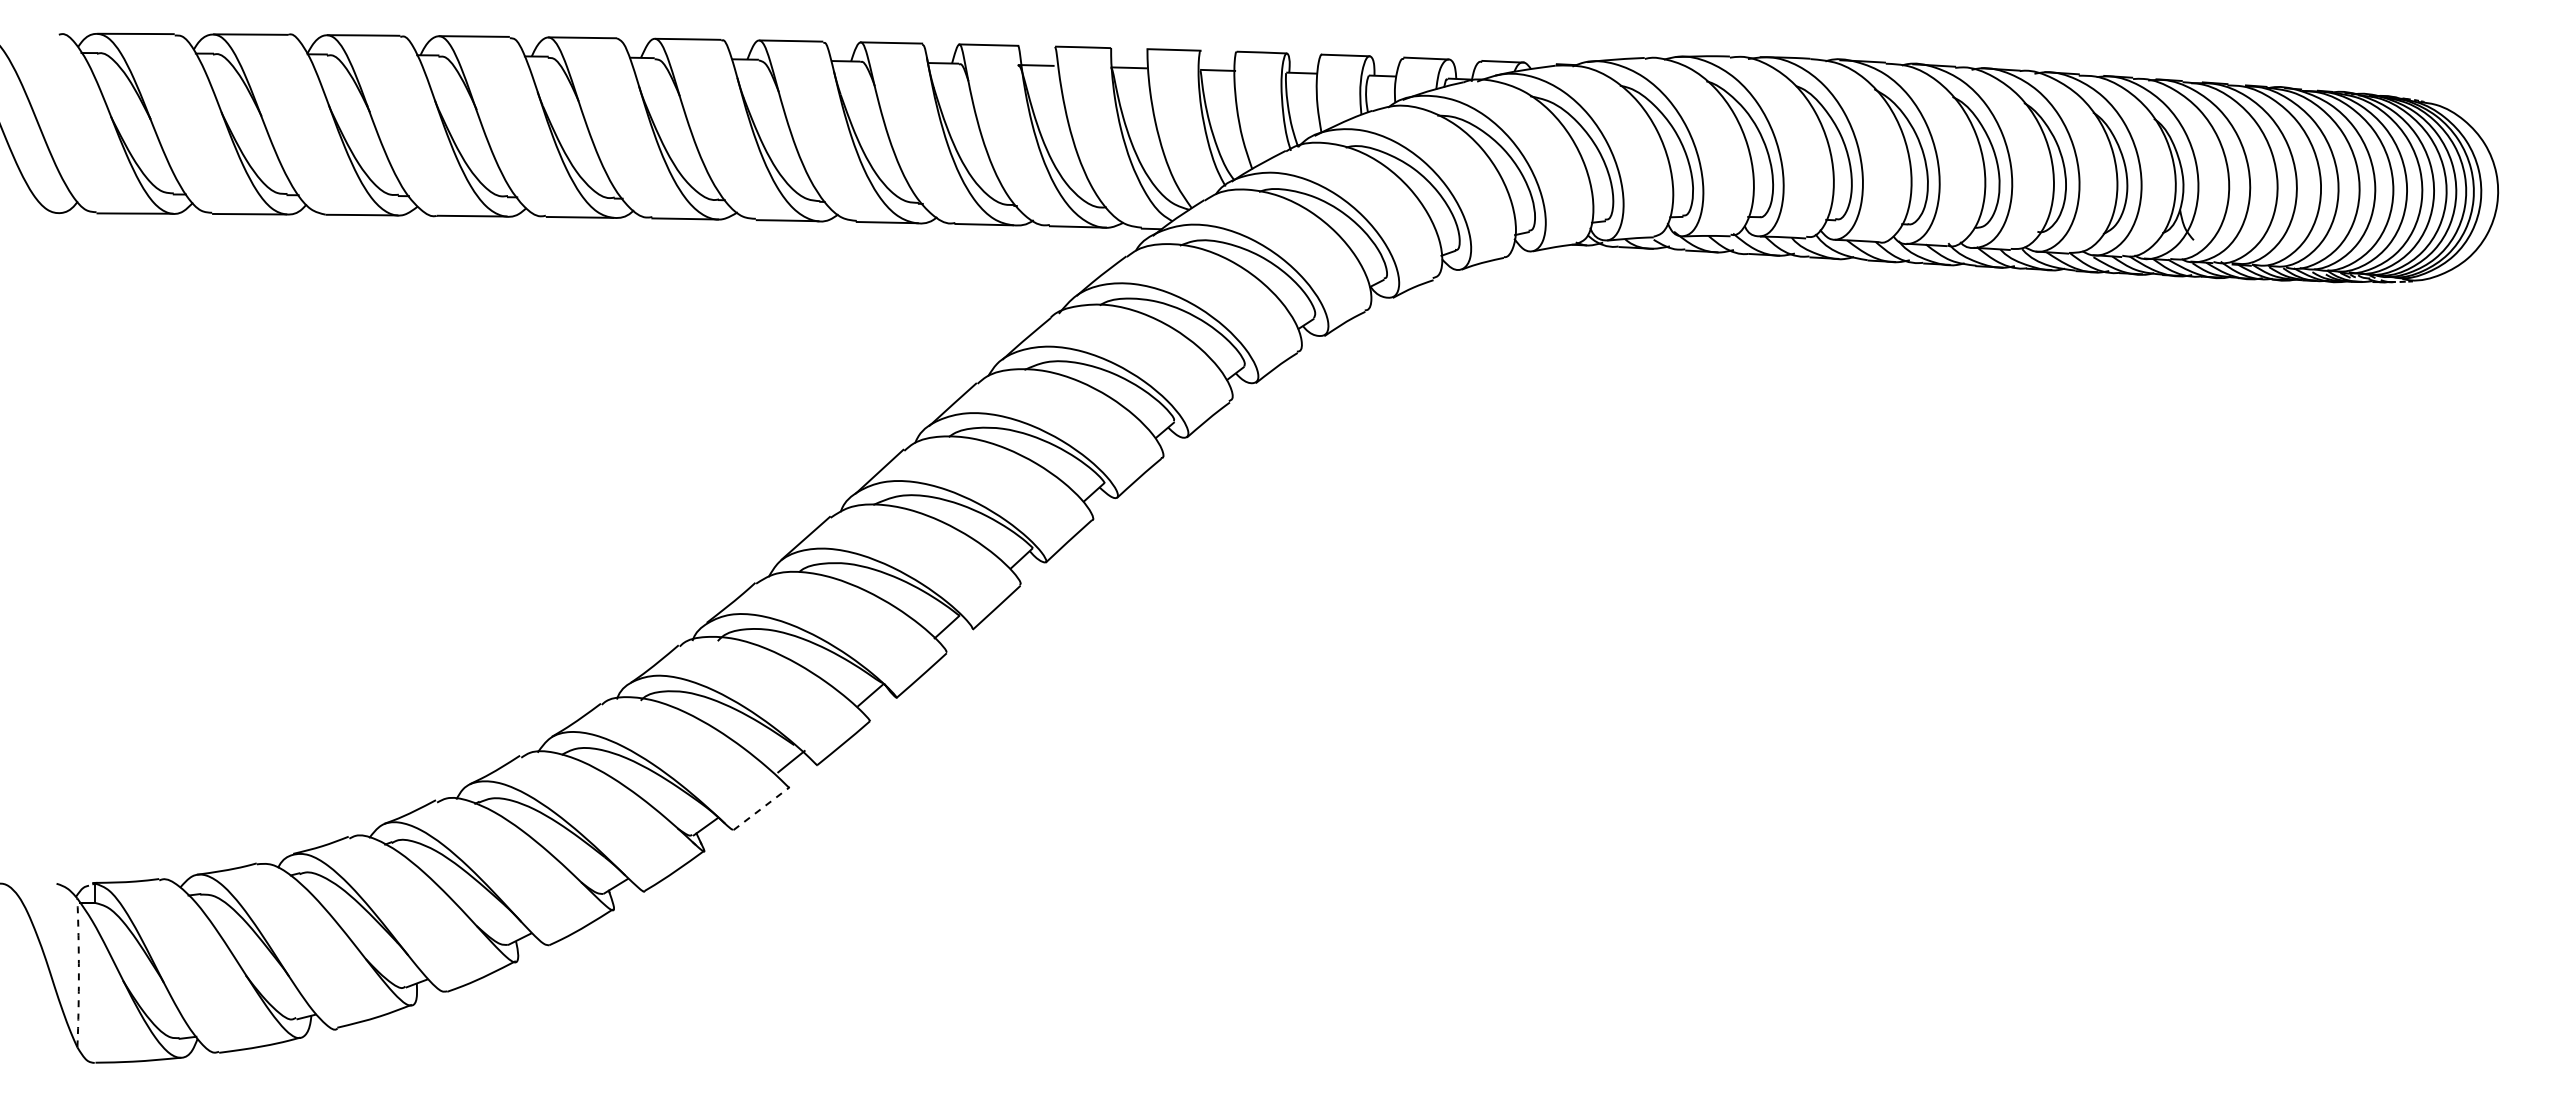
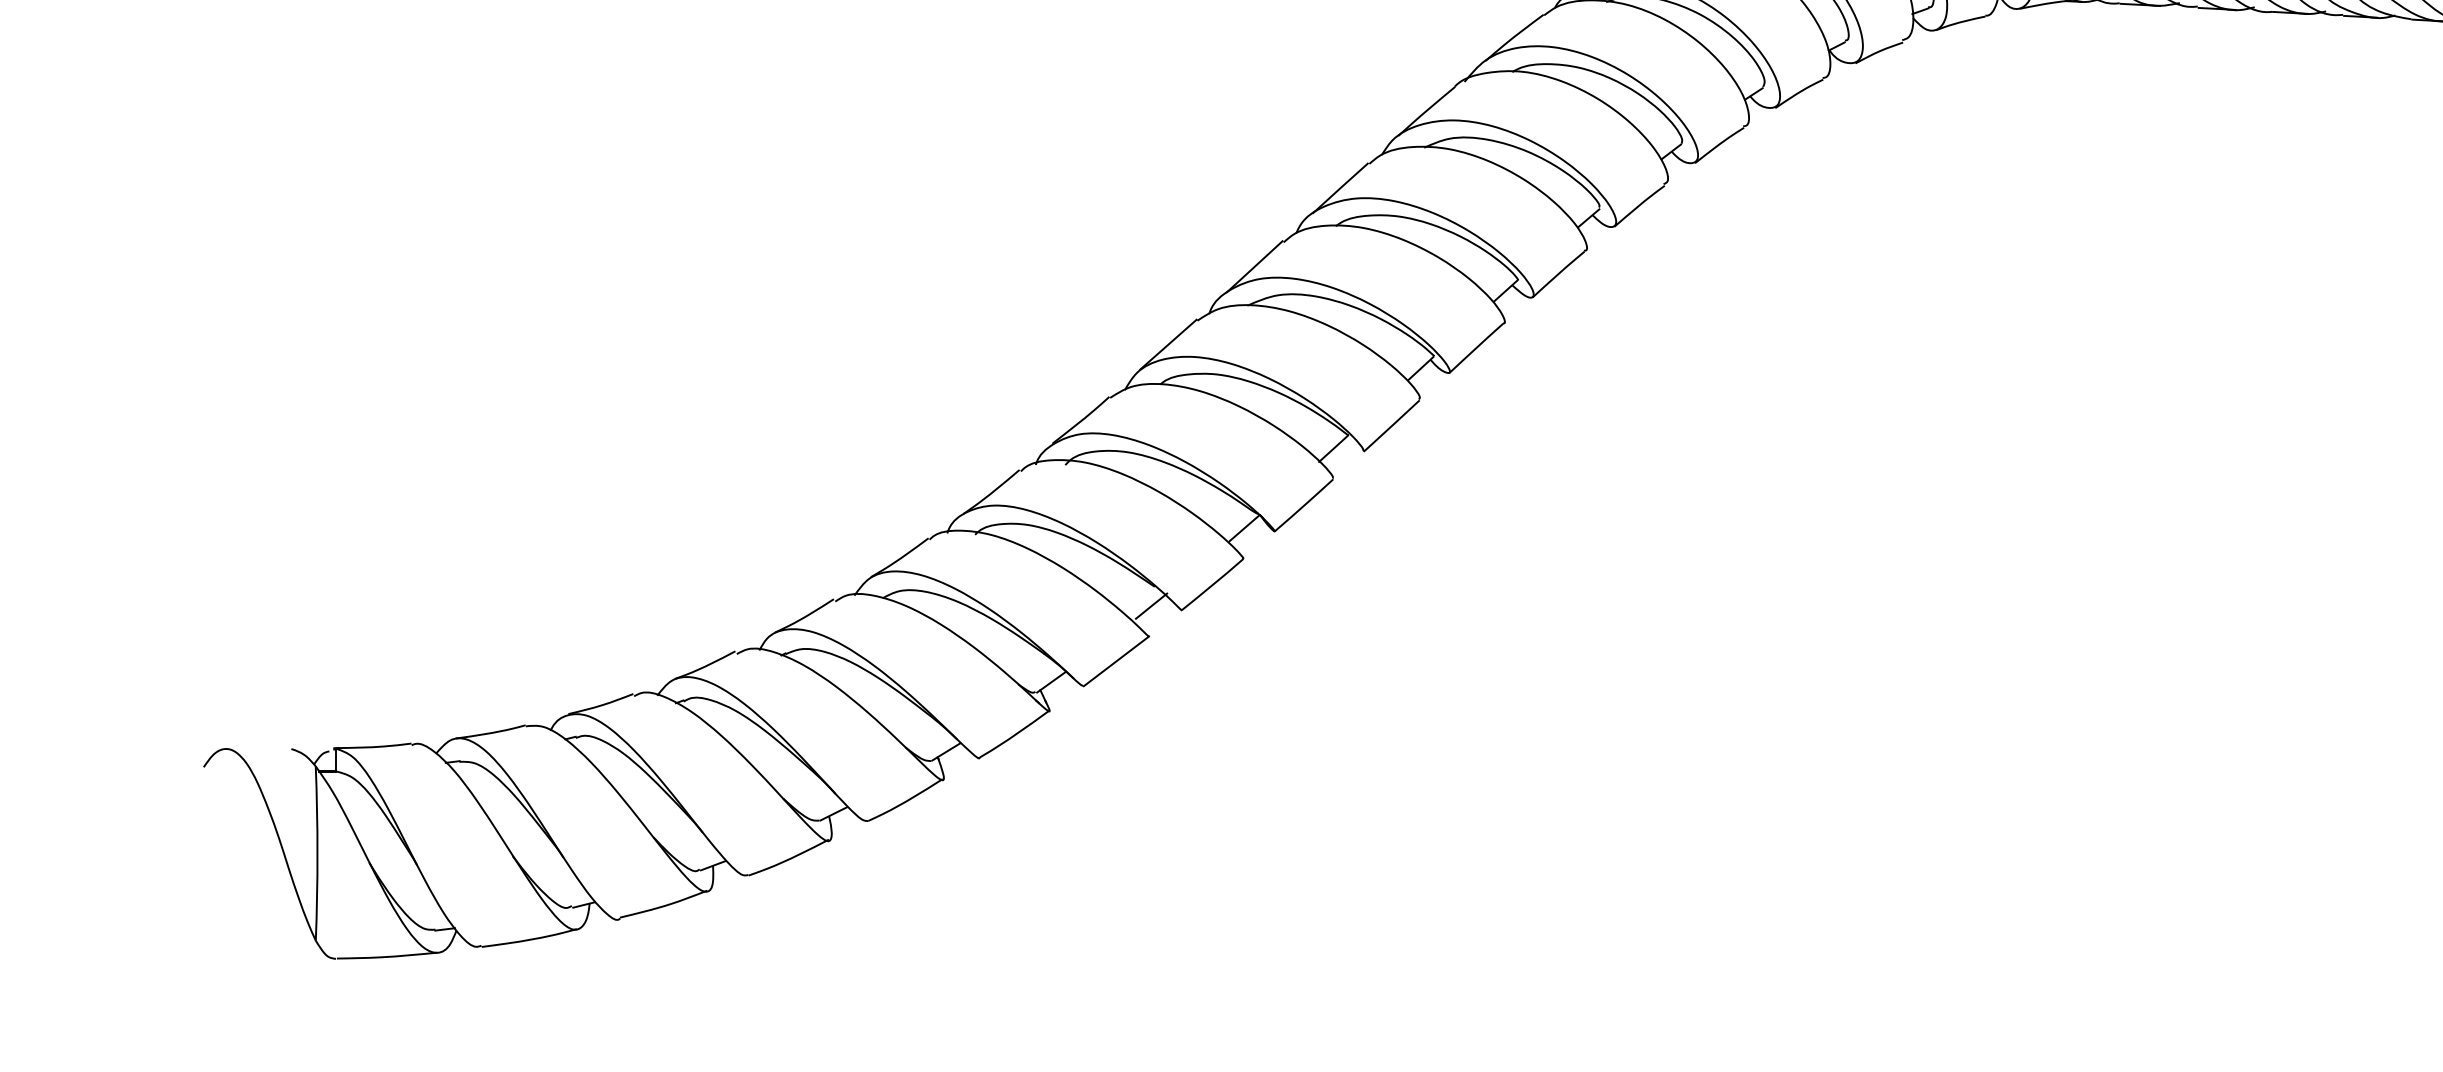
line: (761, 808) -> (1116, 660), dashed -> solid
arc: (78, 972) -> (317, 852), dashed -> solid

